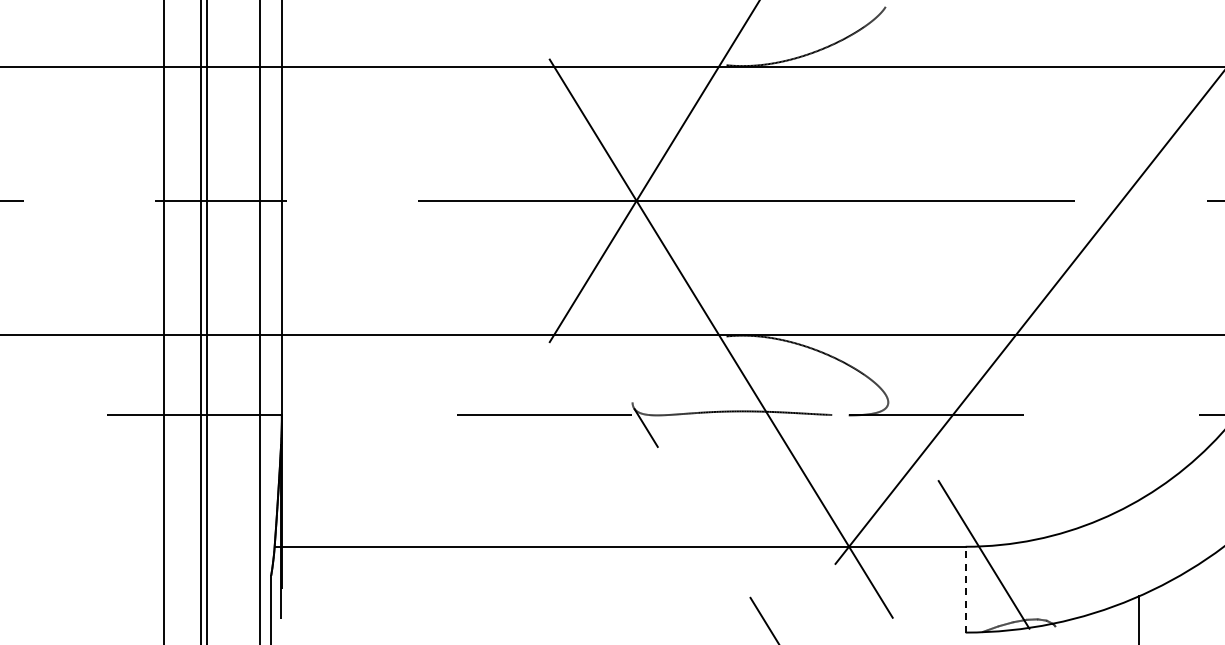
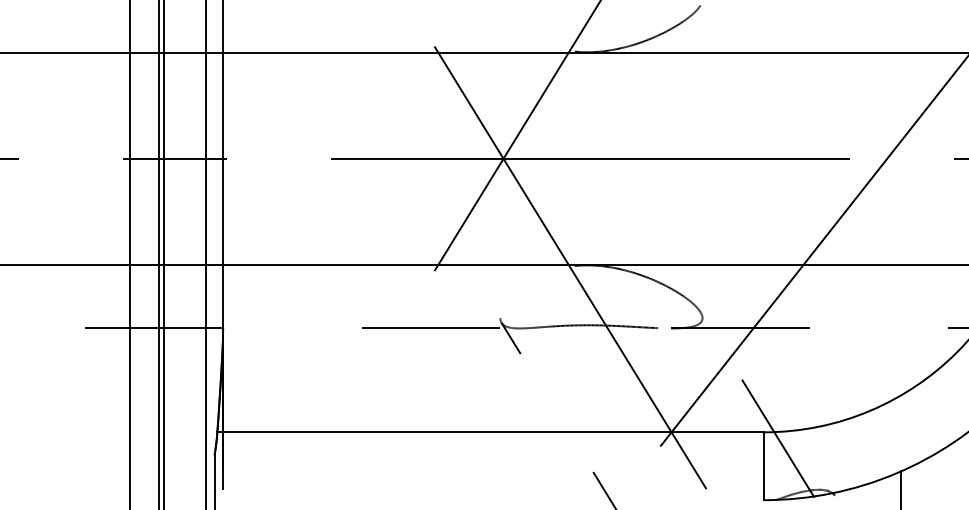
line: (965, 589) -> (763, 466), dashed -> solid

